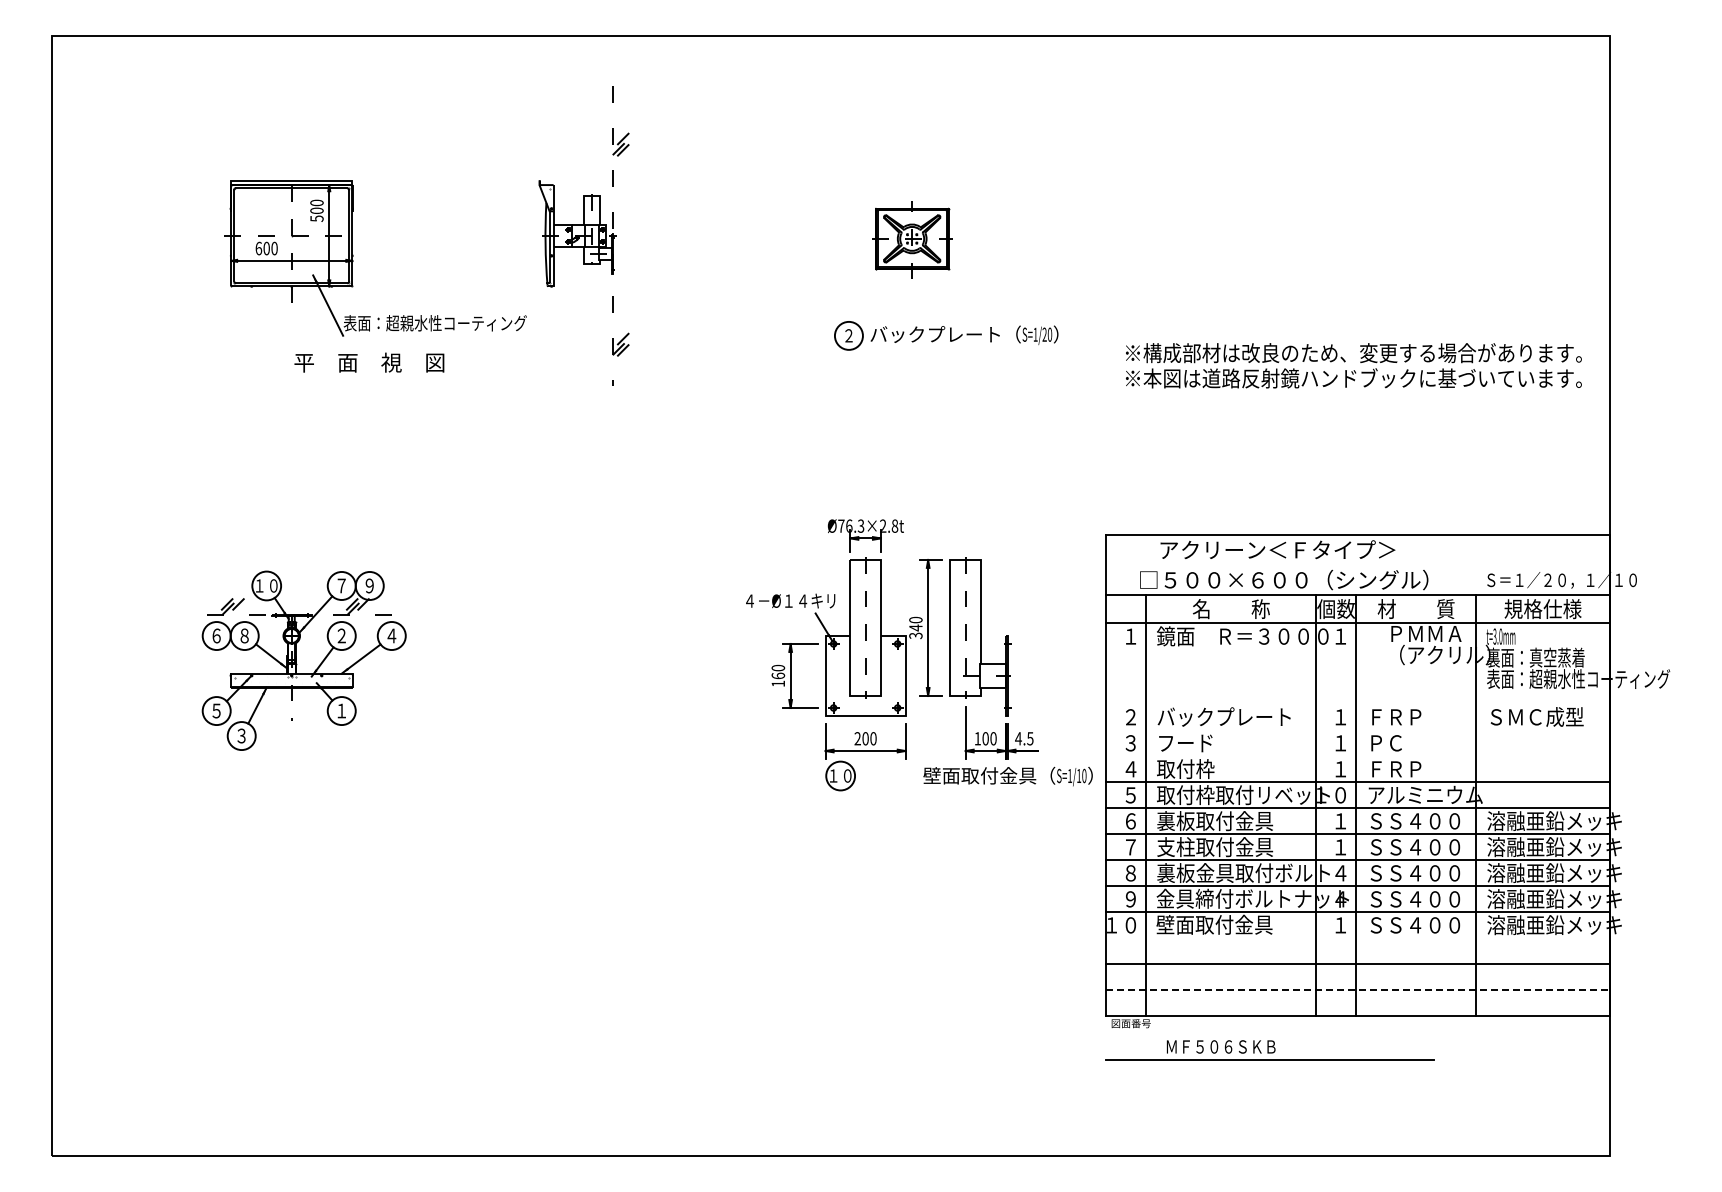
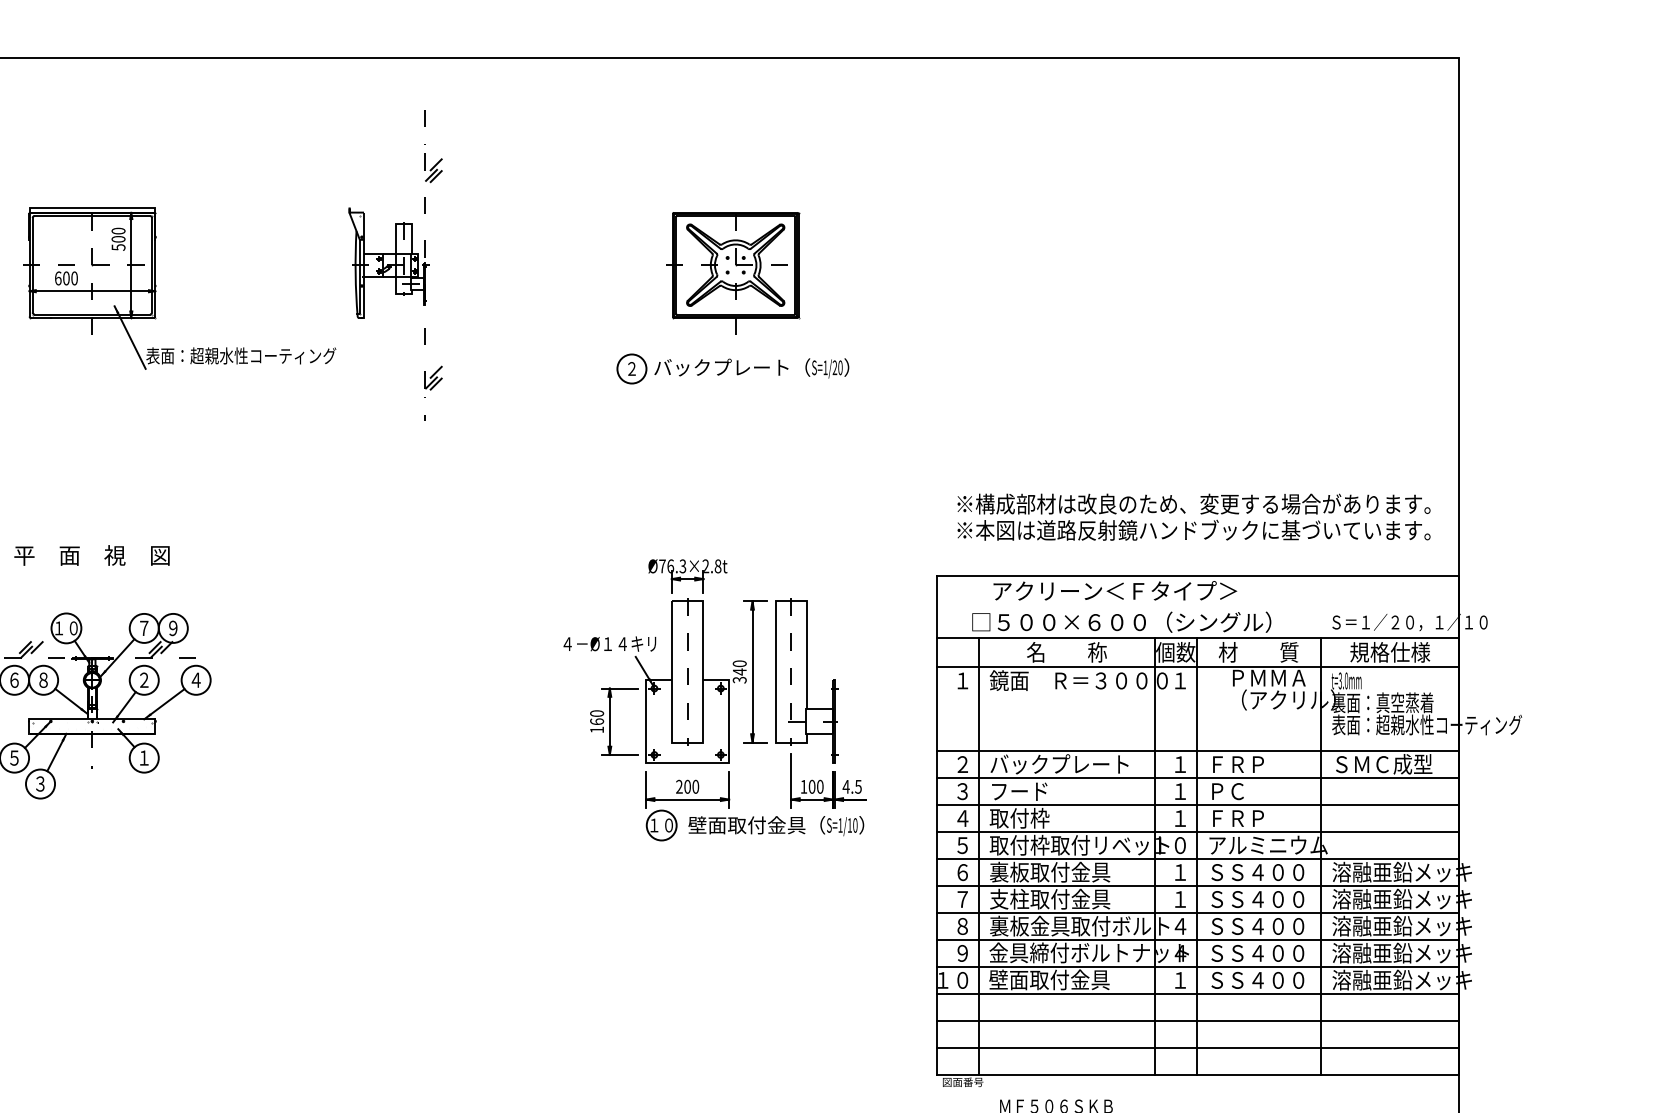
part: (912, 243) -> (736, 273), size x1.67
part: (946, 335) -> (733, 368), moved
text: (369, 362) -> (92, 555), moved
text: (1353, 365) -> (1193, 516), moved
line: (1357, 704) -> (1197, 751), added
line: (1357, 730) -> (1197, 778), added
line: (1357, 756) -> (1197, 805), added
text: (1007, 776) -> (775, 826), moved
line: (1357, 938) -> (1197, 994), added
line: (1357, 990) -> (1197, 1047), dashed -> solid

